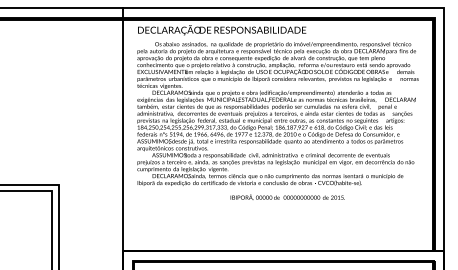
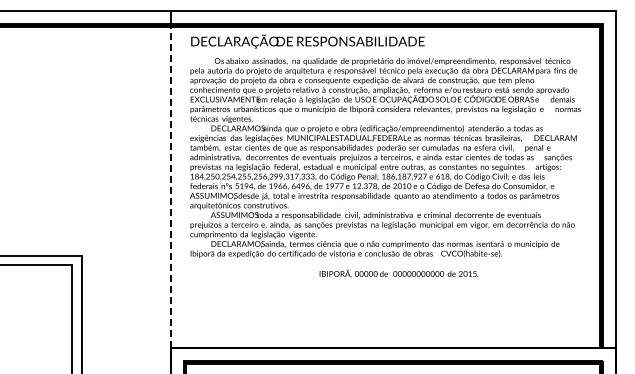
line: (123, 135) -> (170, 187), solid -> dashed

